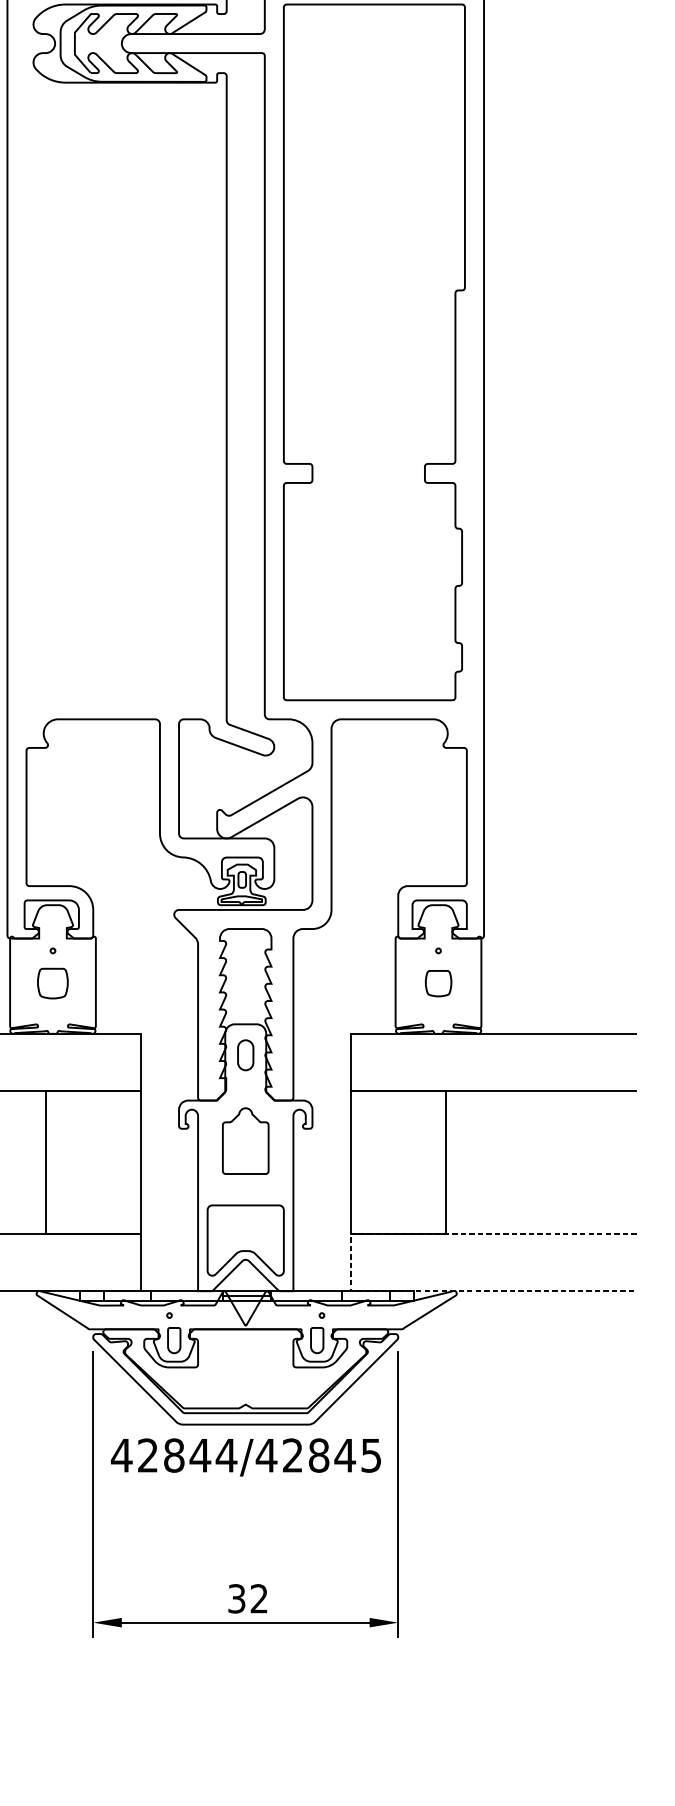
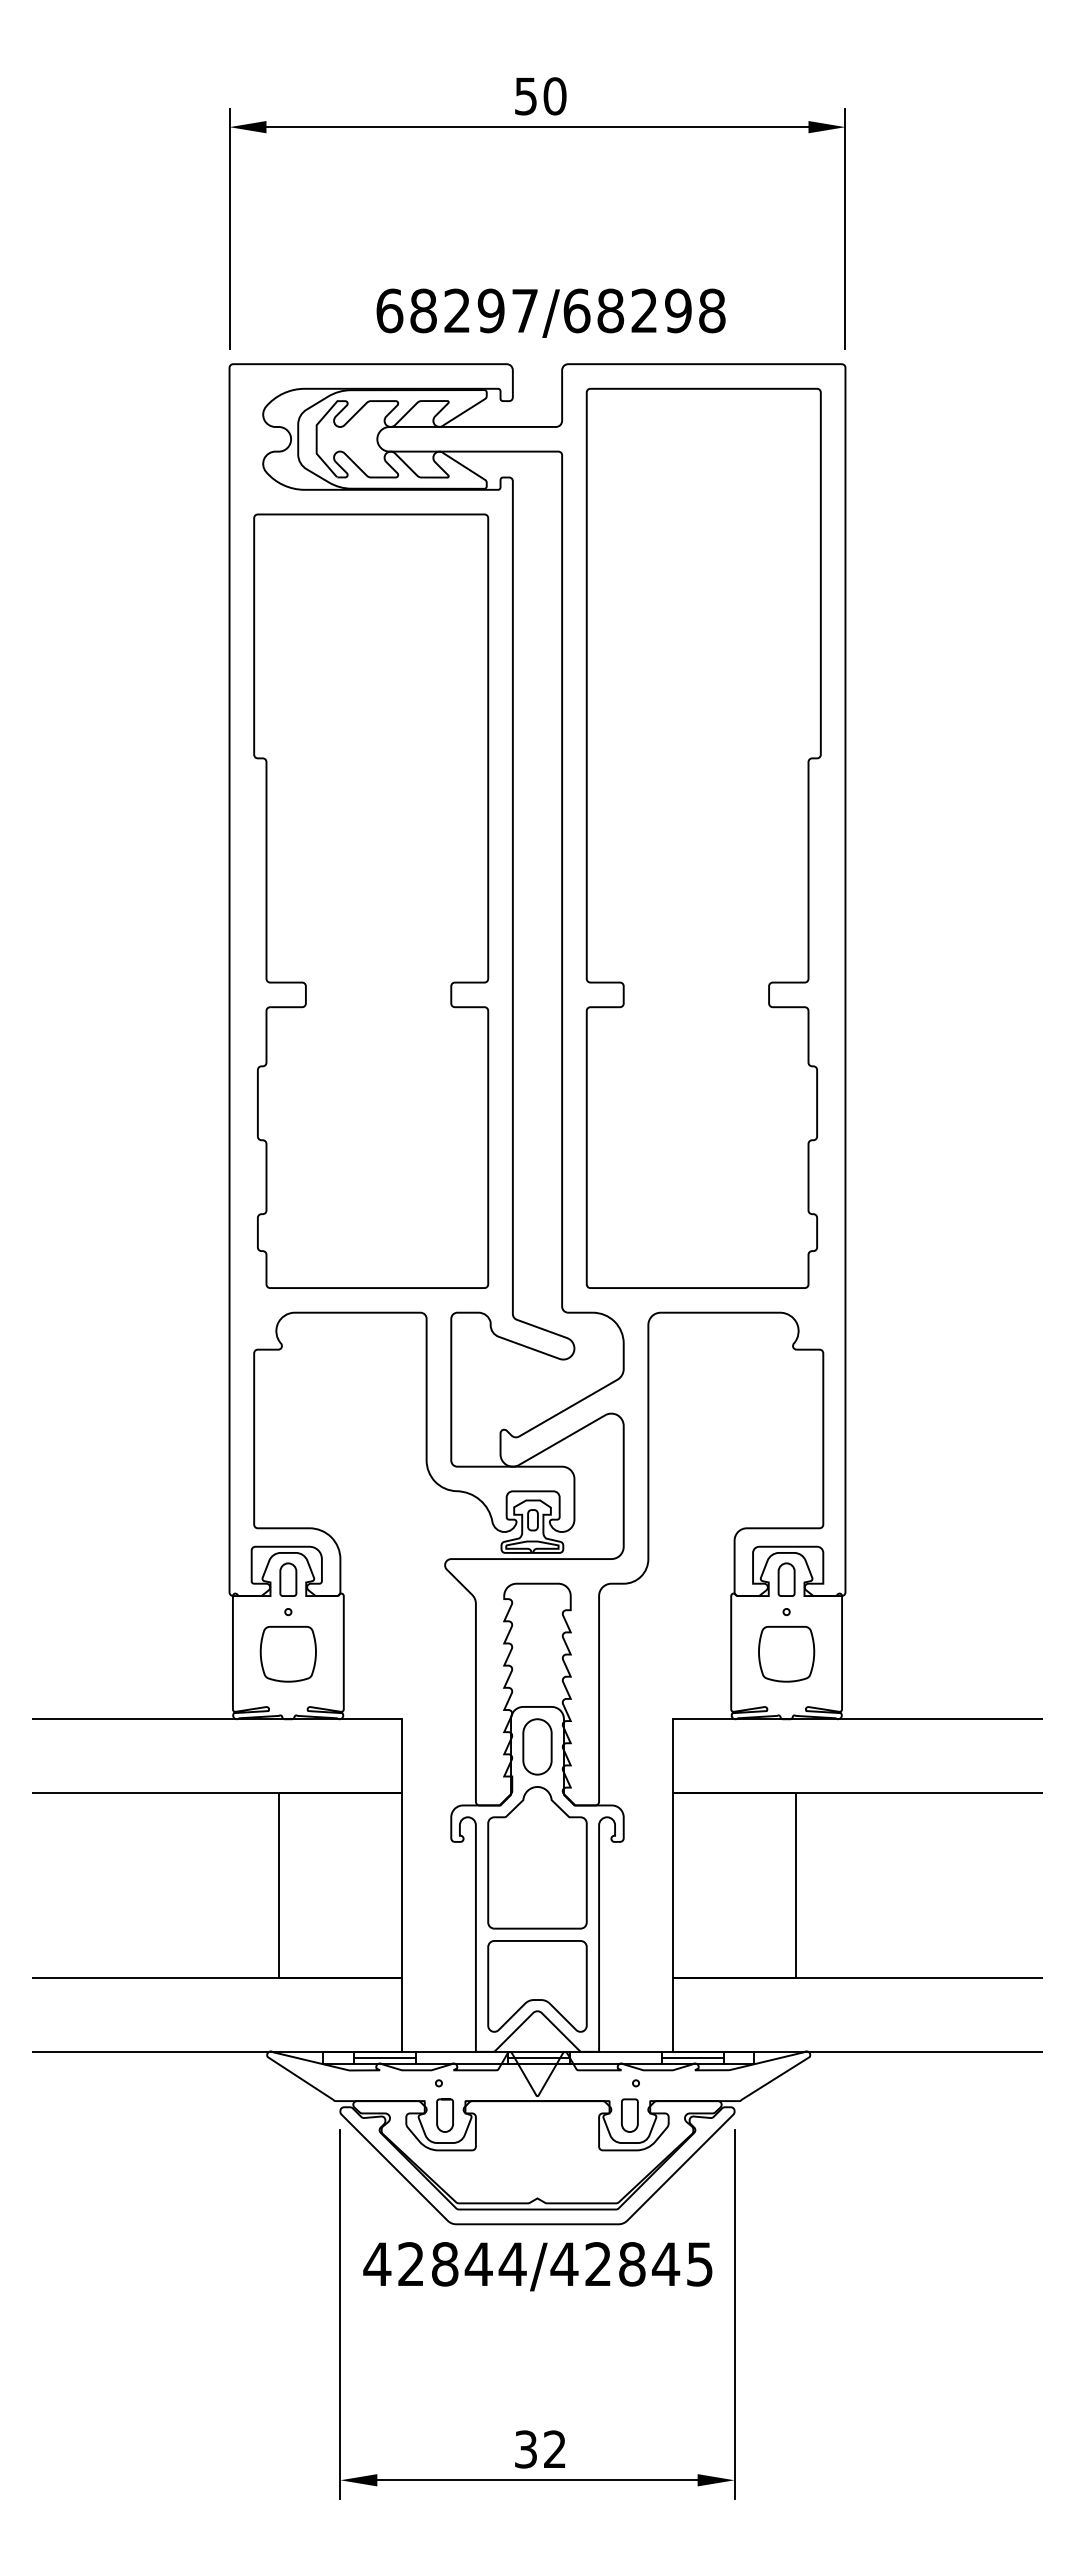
part: (117, 400) -> (371, 900), added
part: (53, 925) -> (288, 1579), added
part: (438, 925) -> (786, 1579), added
part: (52, 983) -> (287, 1654), size x1.43
part: (438, 983) -> (786, 1654), size x1.67
part: (245, 1054) -> (537, 1746), size x1.43
part: (245, 1140) -> (537, 1857), size x1.67
line: (350, 1262) -> (673, 2014), dashed -> solid
line: (127, 1295) -> (384, 2057), added
line: (365, 1295) -> (692, 2057), added

